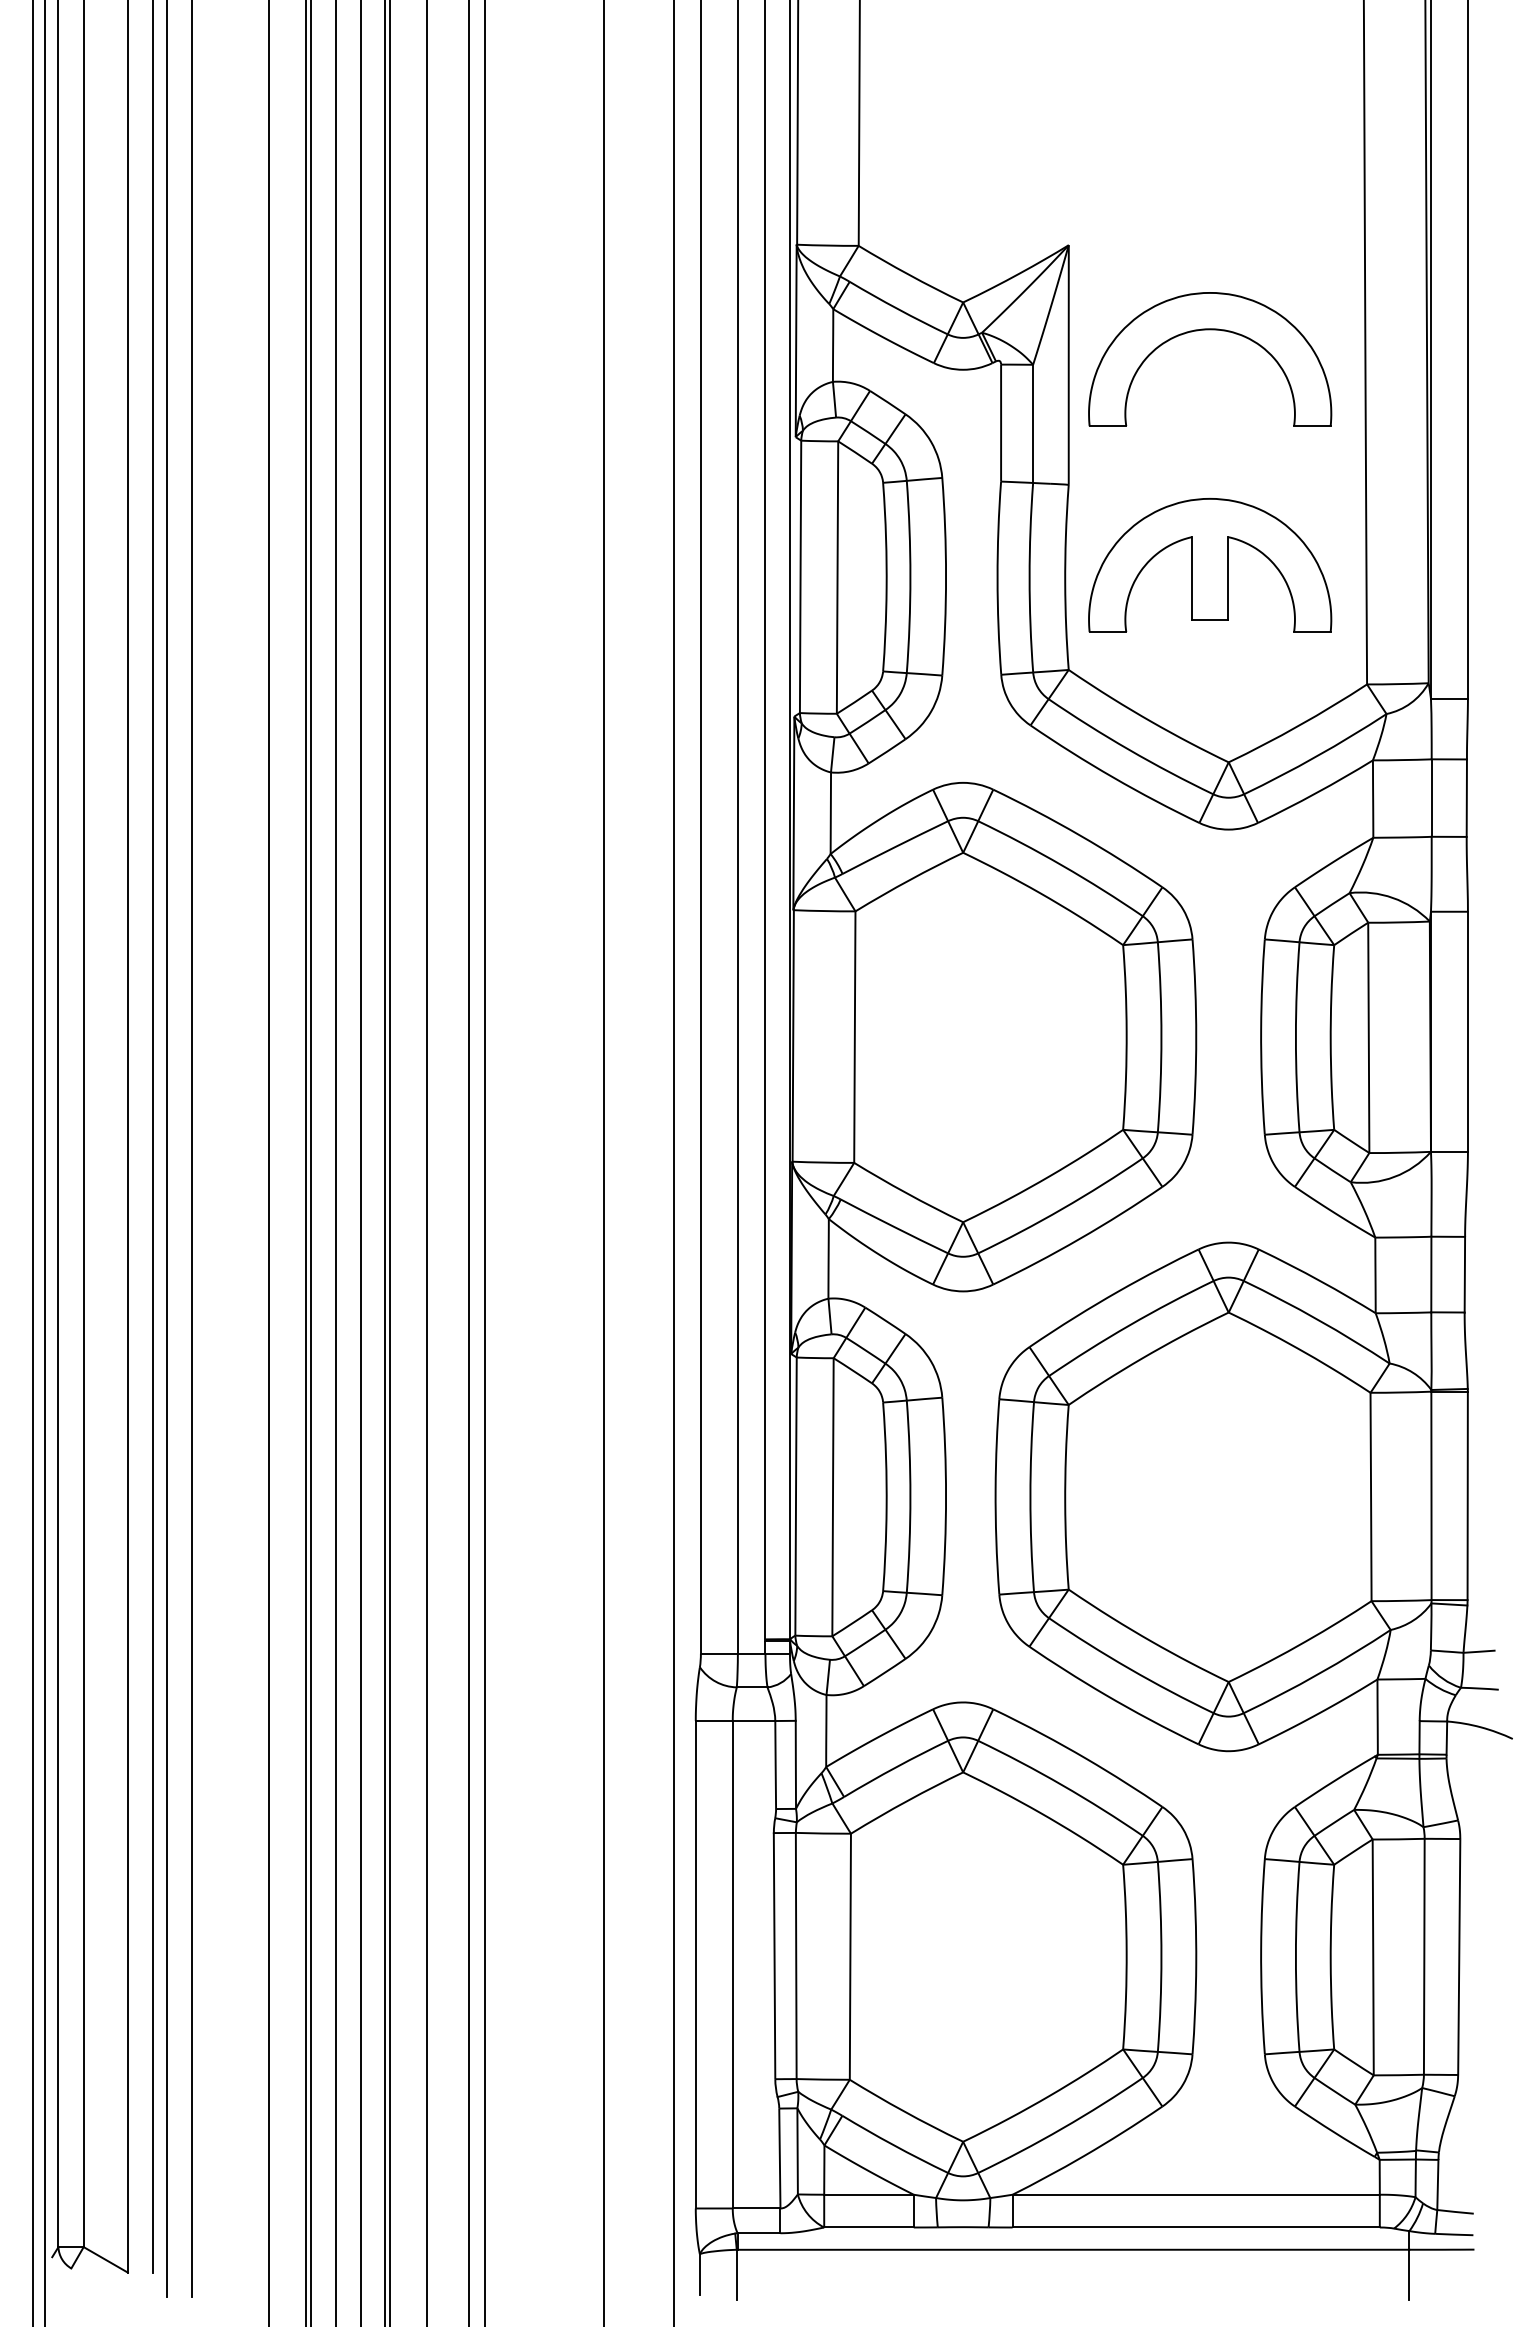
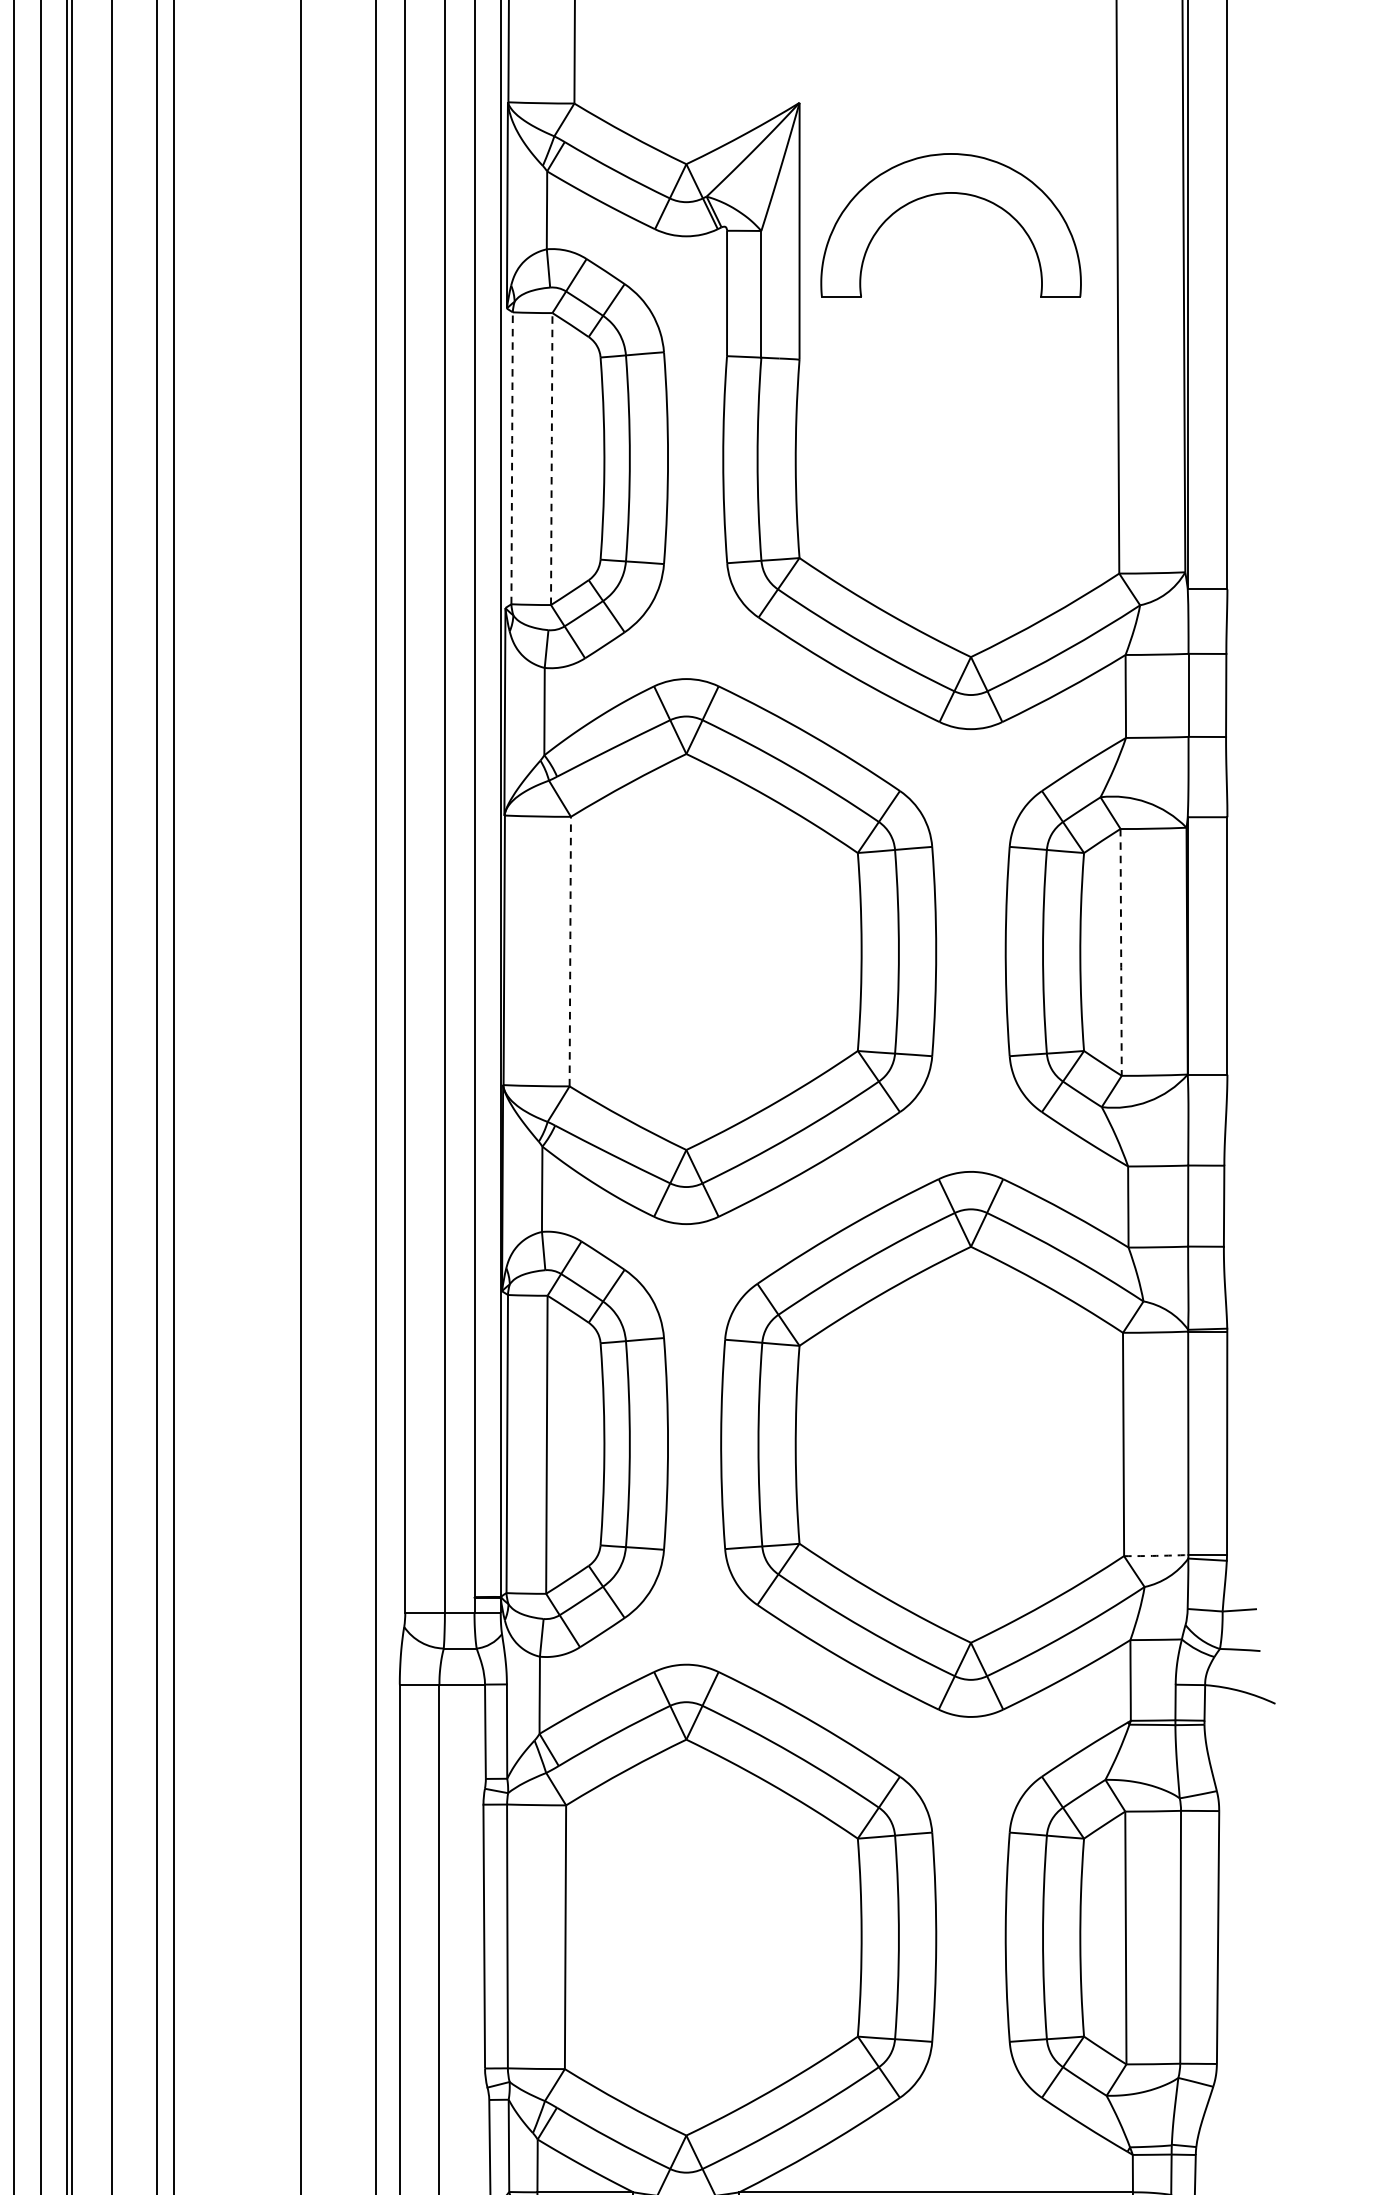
part: (1210, 565) -> (951, 446), removed
line: (800, 576) -> (512, 457), solid -> dashed
line: (837, 577) -> (551, 458), solid -> dashed
line: (854, 1037) -> (569, 952), solid -> dashed
line: (1368, 1038) -> (1120, 953), solid -> dashed
arc: (1401, 1600) -> (1156, 1555), solid -> dashed

